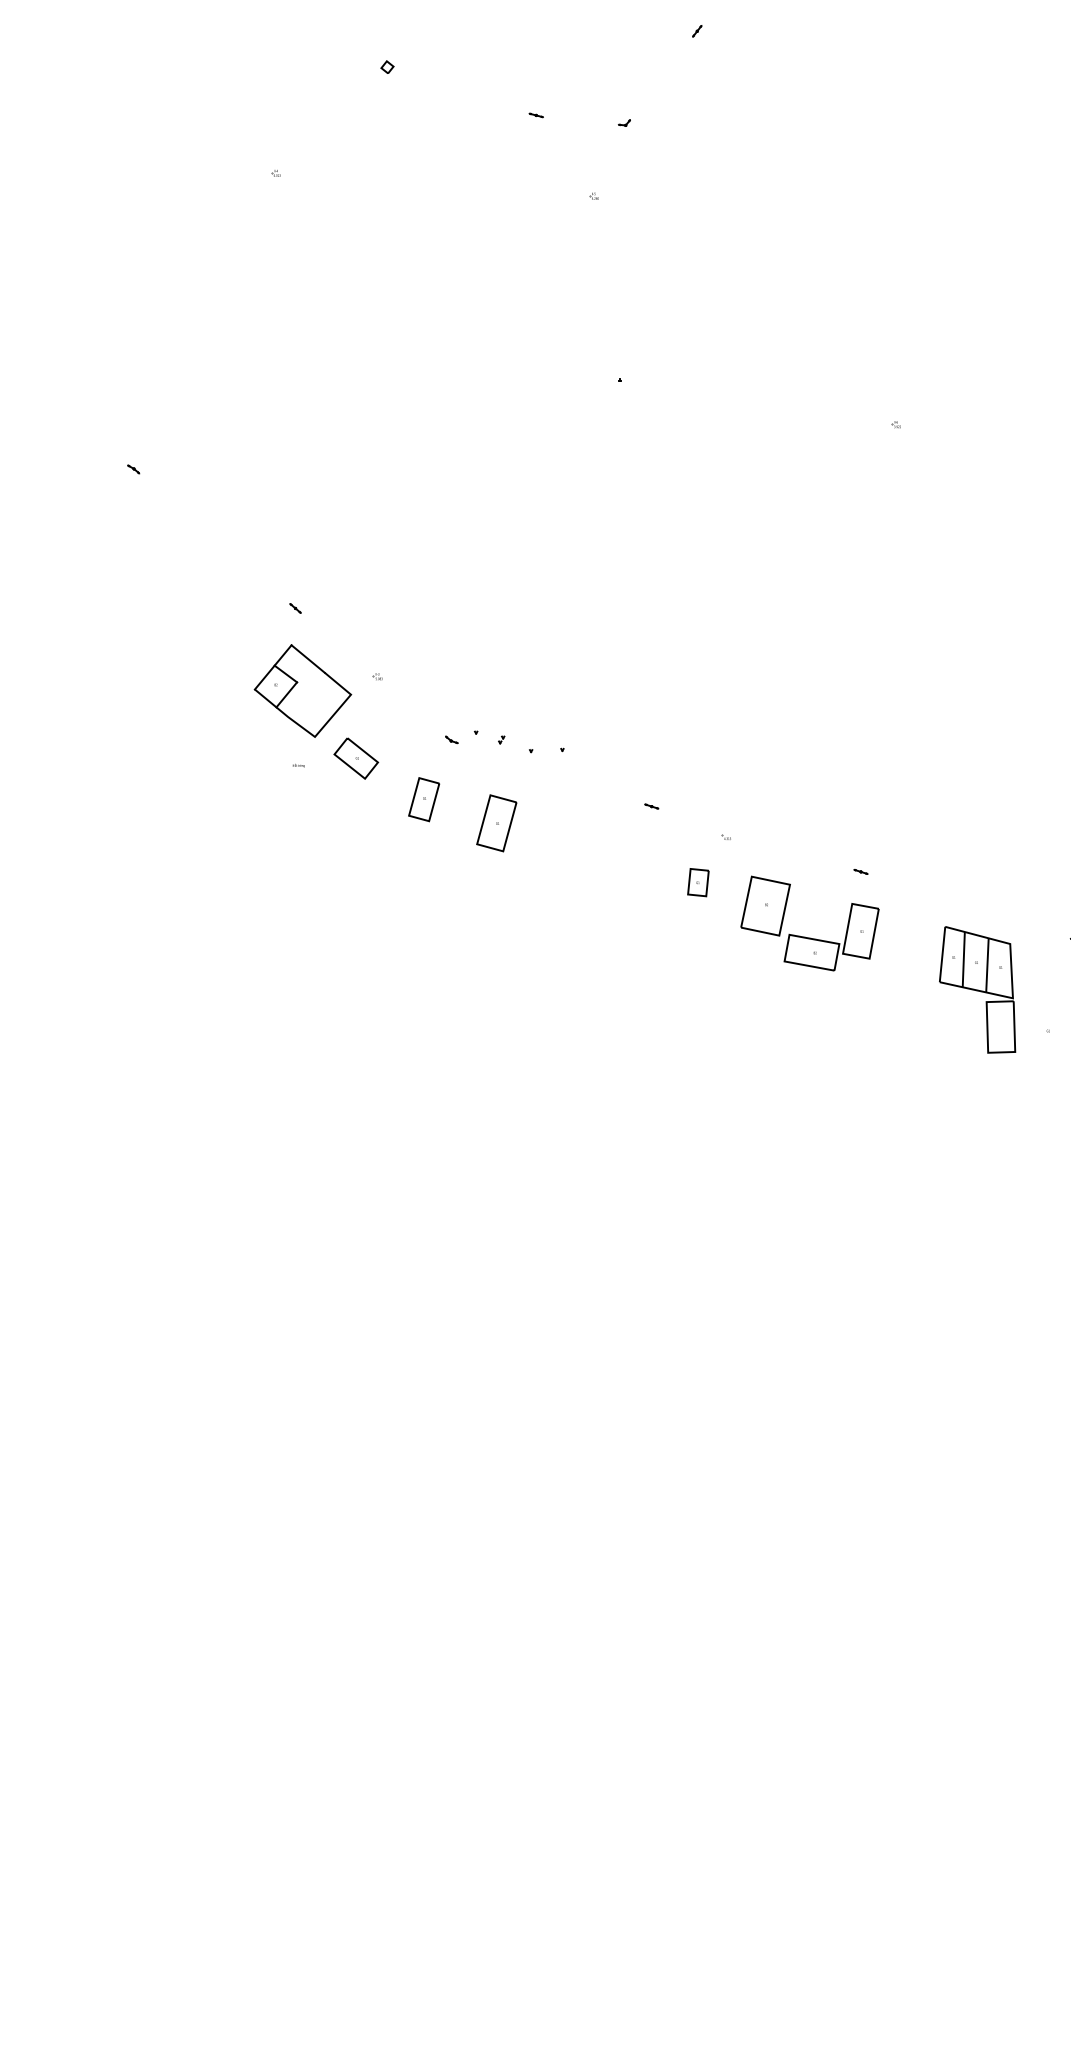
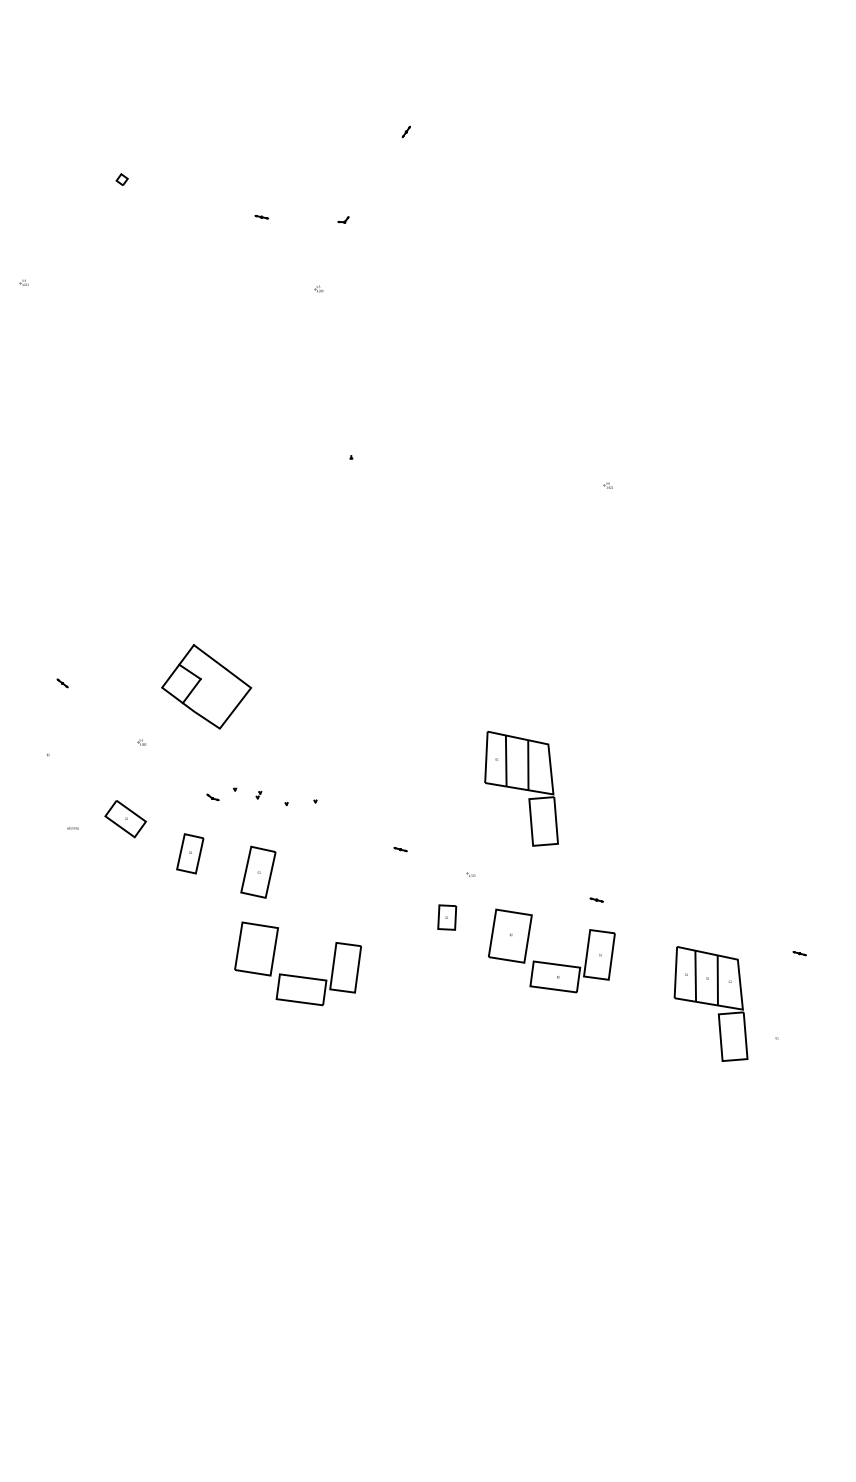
part: (302, 690) -> (206, 686), moved
part: (784, 746) -> (520, 787), added
part: (530, 936) -> (294, 975), added

